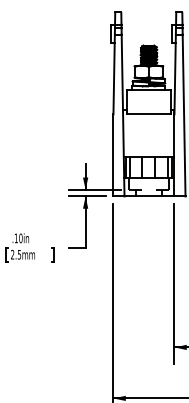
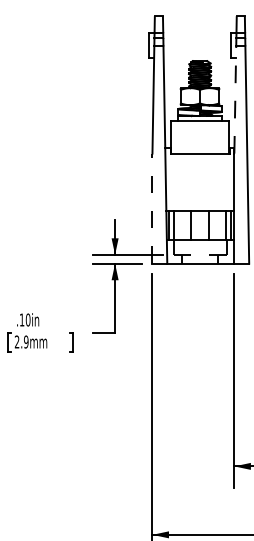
line: (175, 74) -> (235, 99), solid -> dashed
line: (113, 155) -> (152, 208), solid -> dashed
text: (19, 254) -> (26, 341), 2.5mm -> 2.9mm

